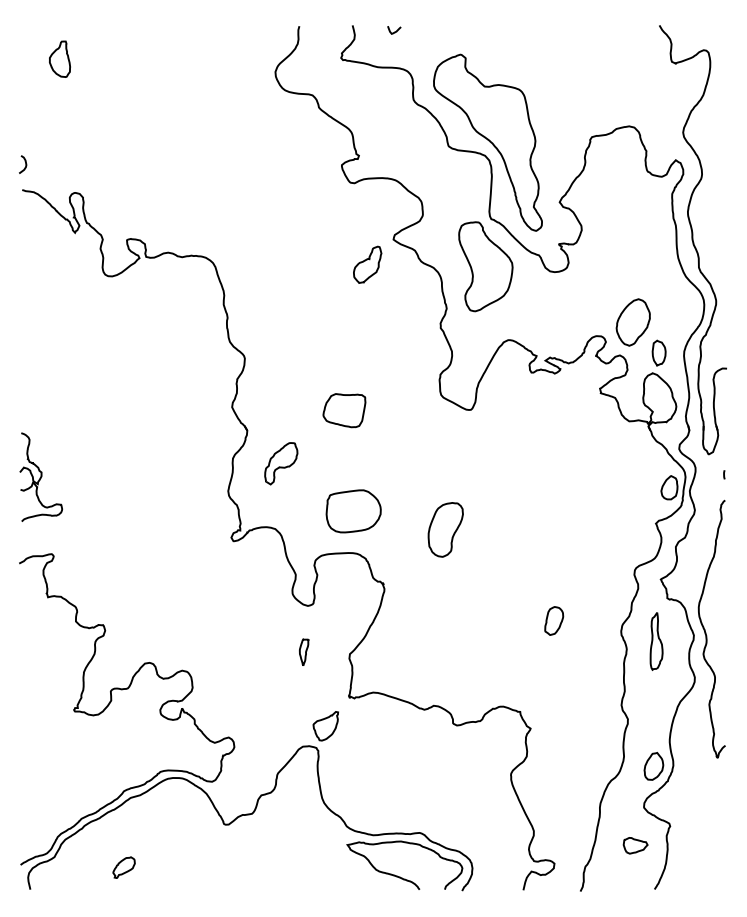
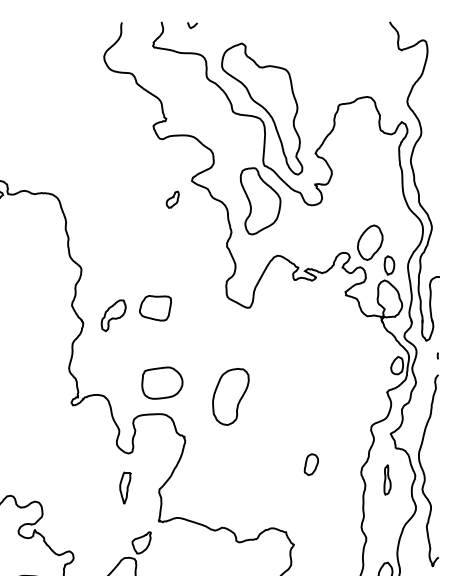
part: (367, 264) -> (172, 199), size x0.6
part: (281, 463) -> (113, 315), moved
part: (445, 529) -> (230, 396), size x1.4
part: (656, 641) -> (387, 479), size x0.7
part: (304, 651) -> (125, 487), size x1.6

